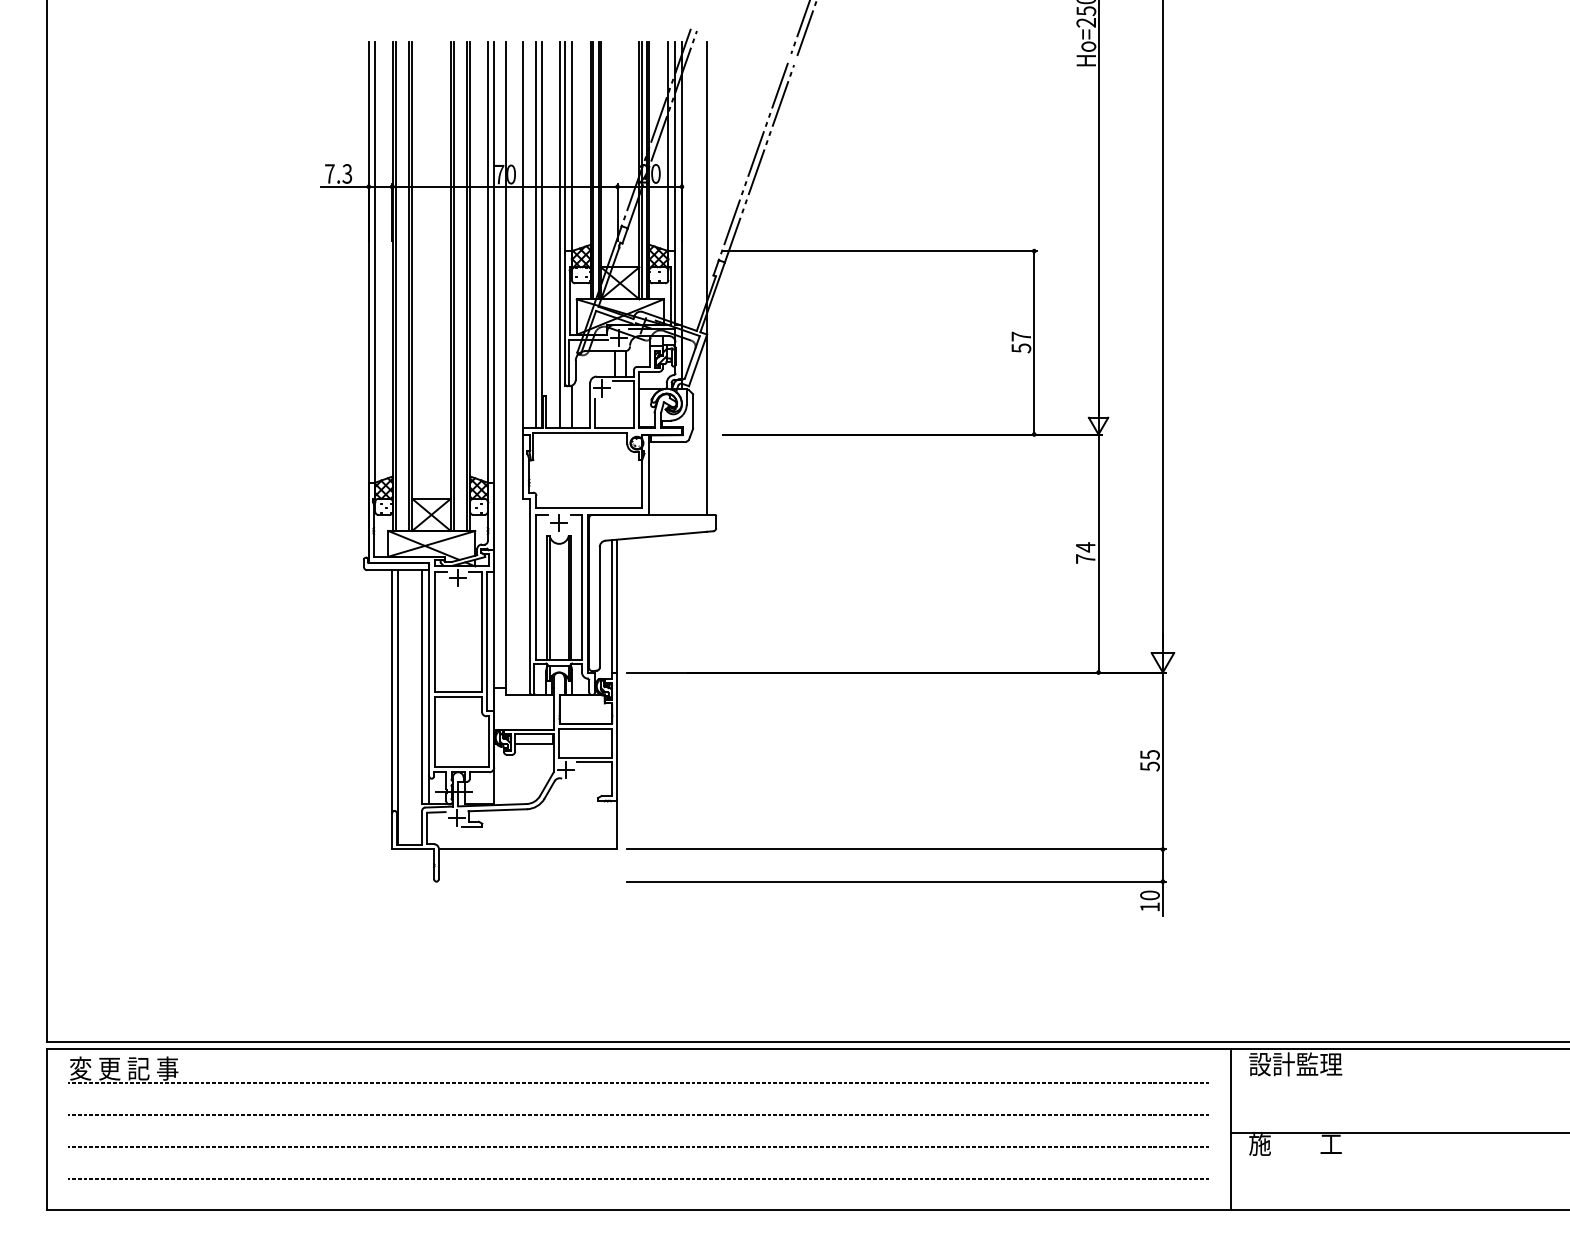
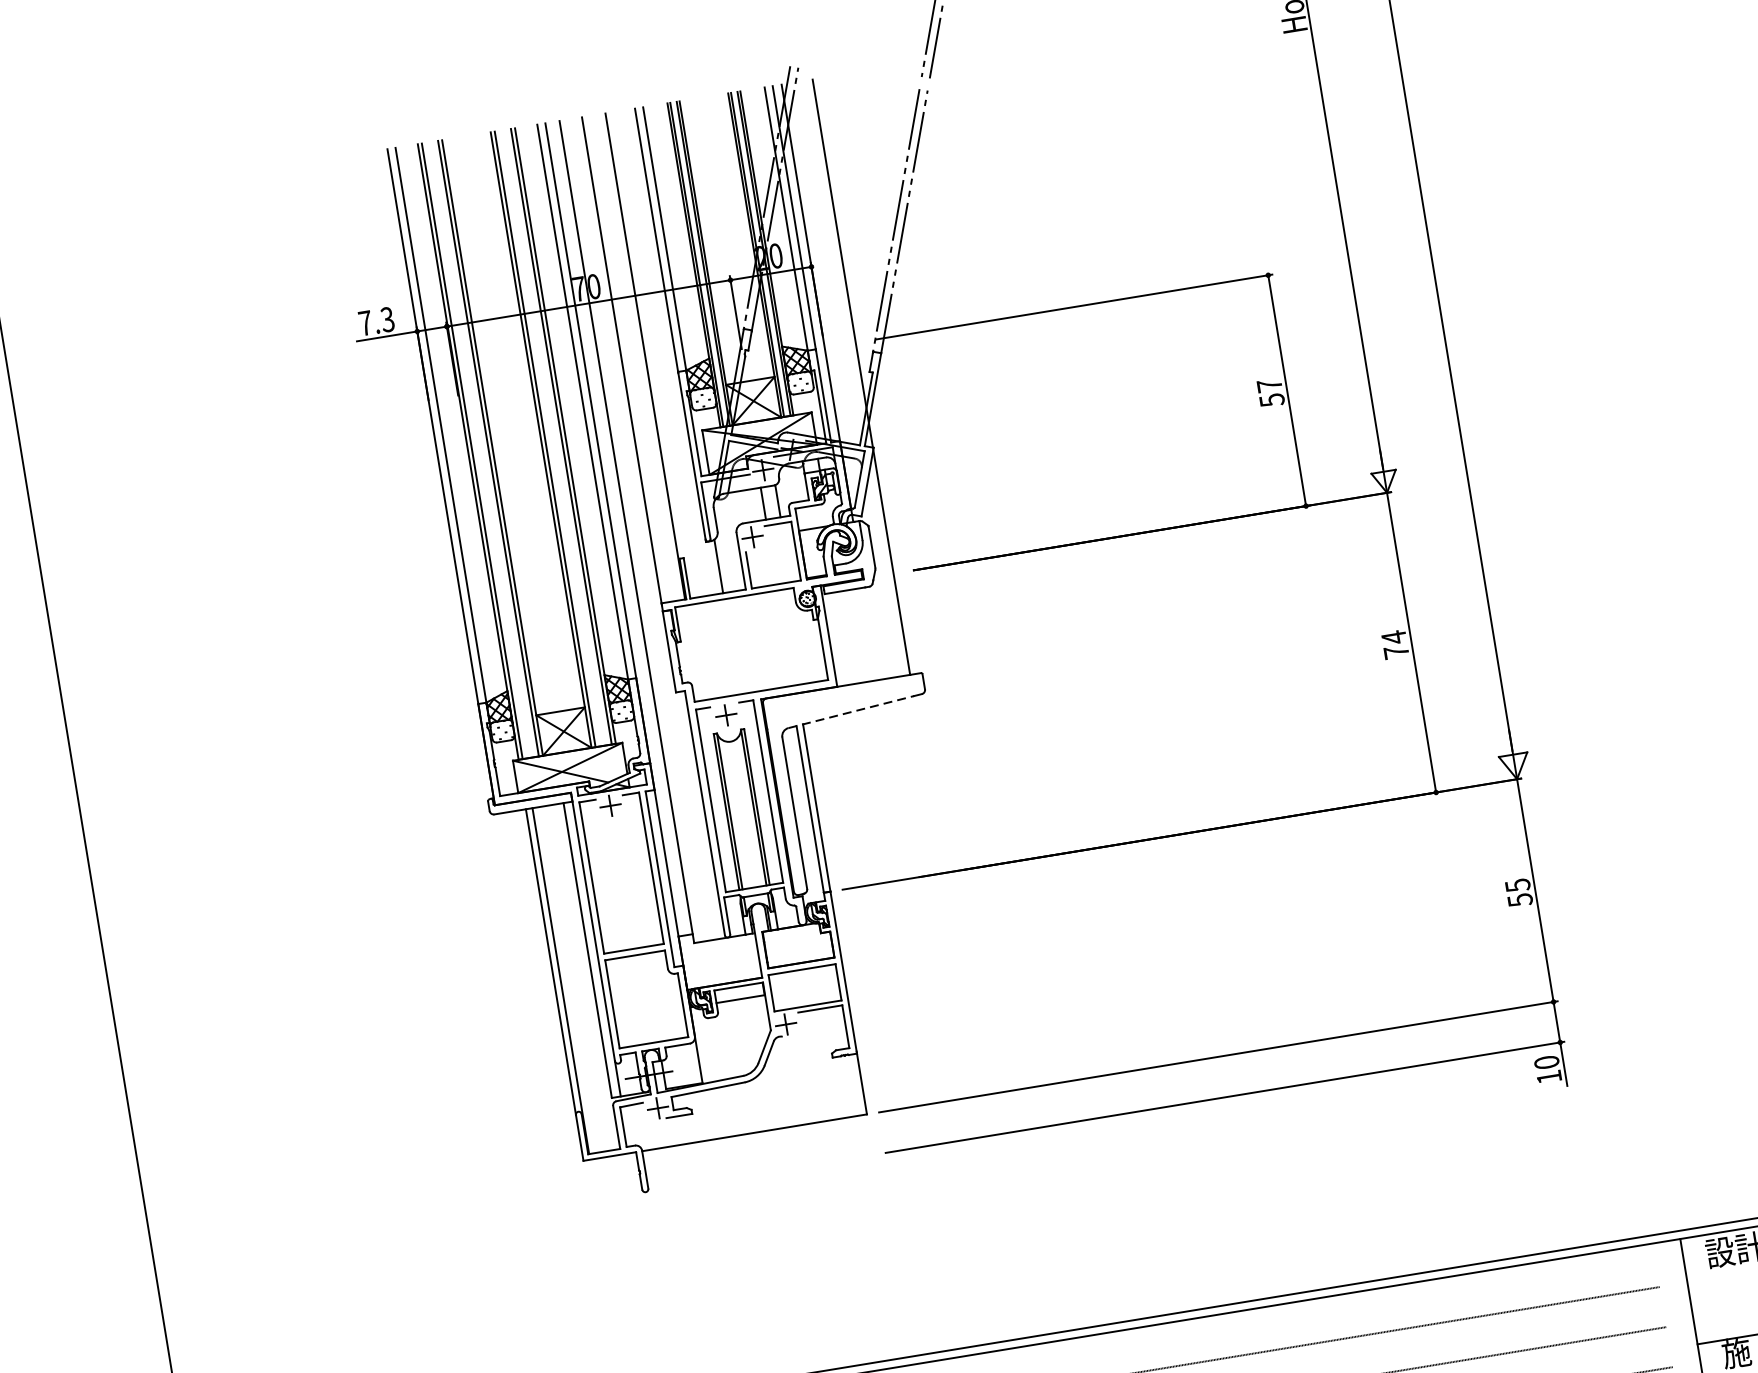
line: (535, 235) -> (637, 358), removed
line: (560, 235) -> (668, 353), removed
line: (656, 536) -> (851, 712), solid -> dashed

